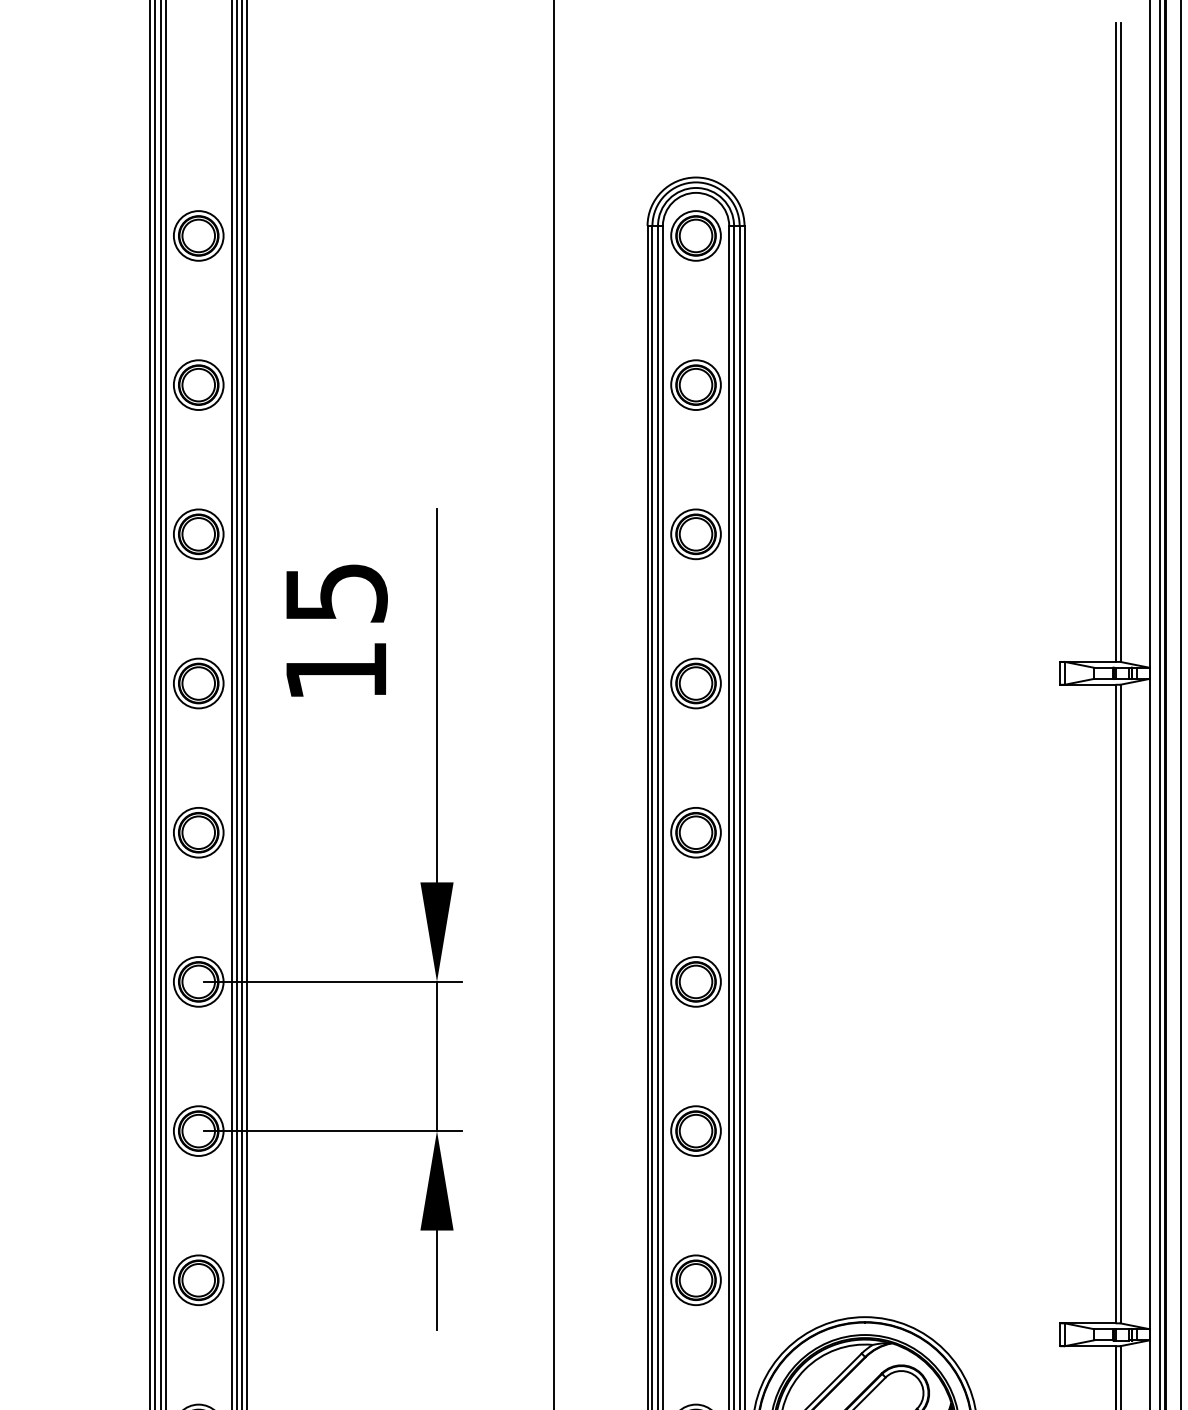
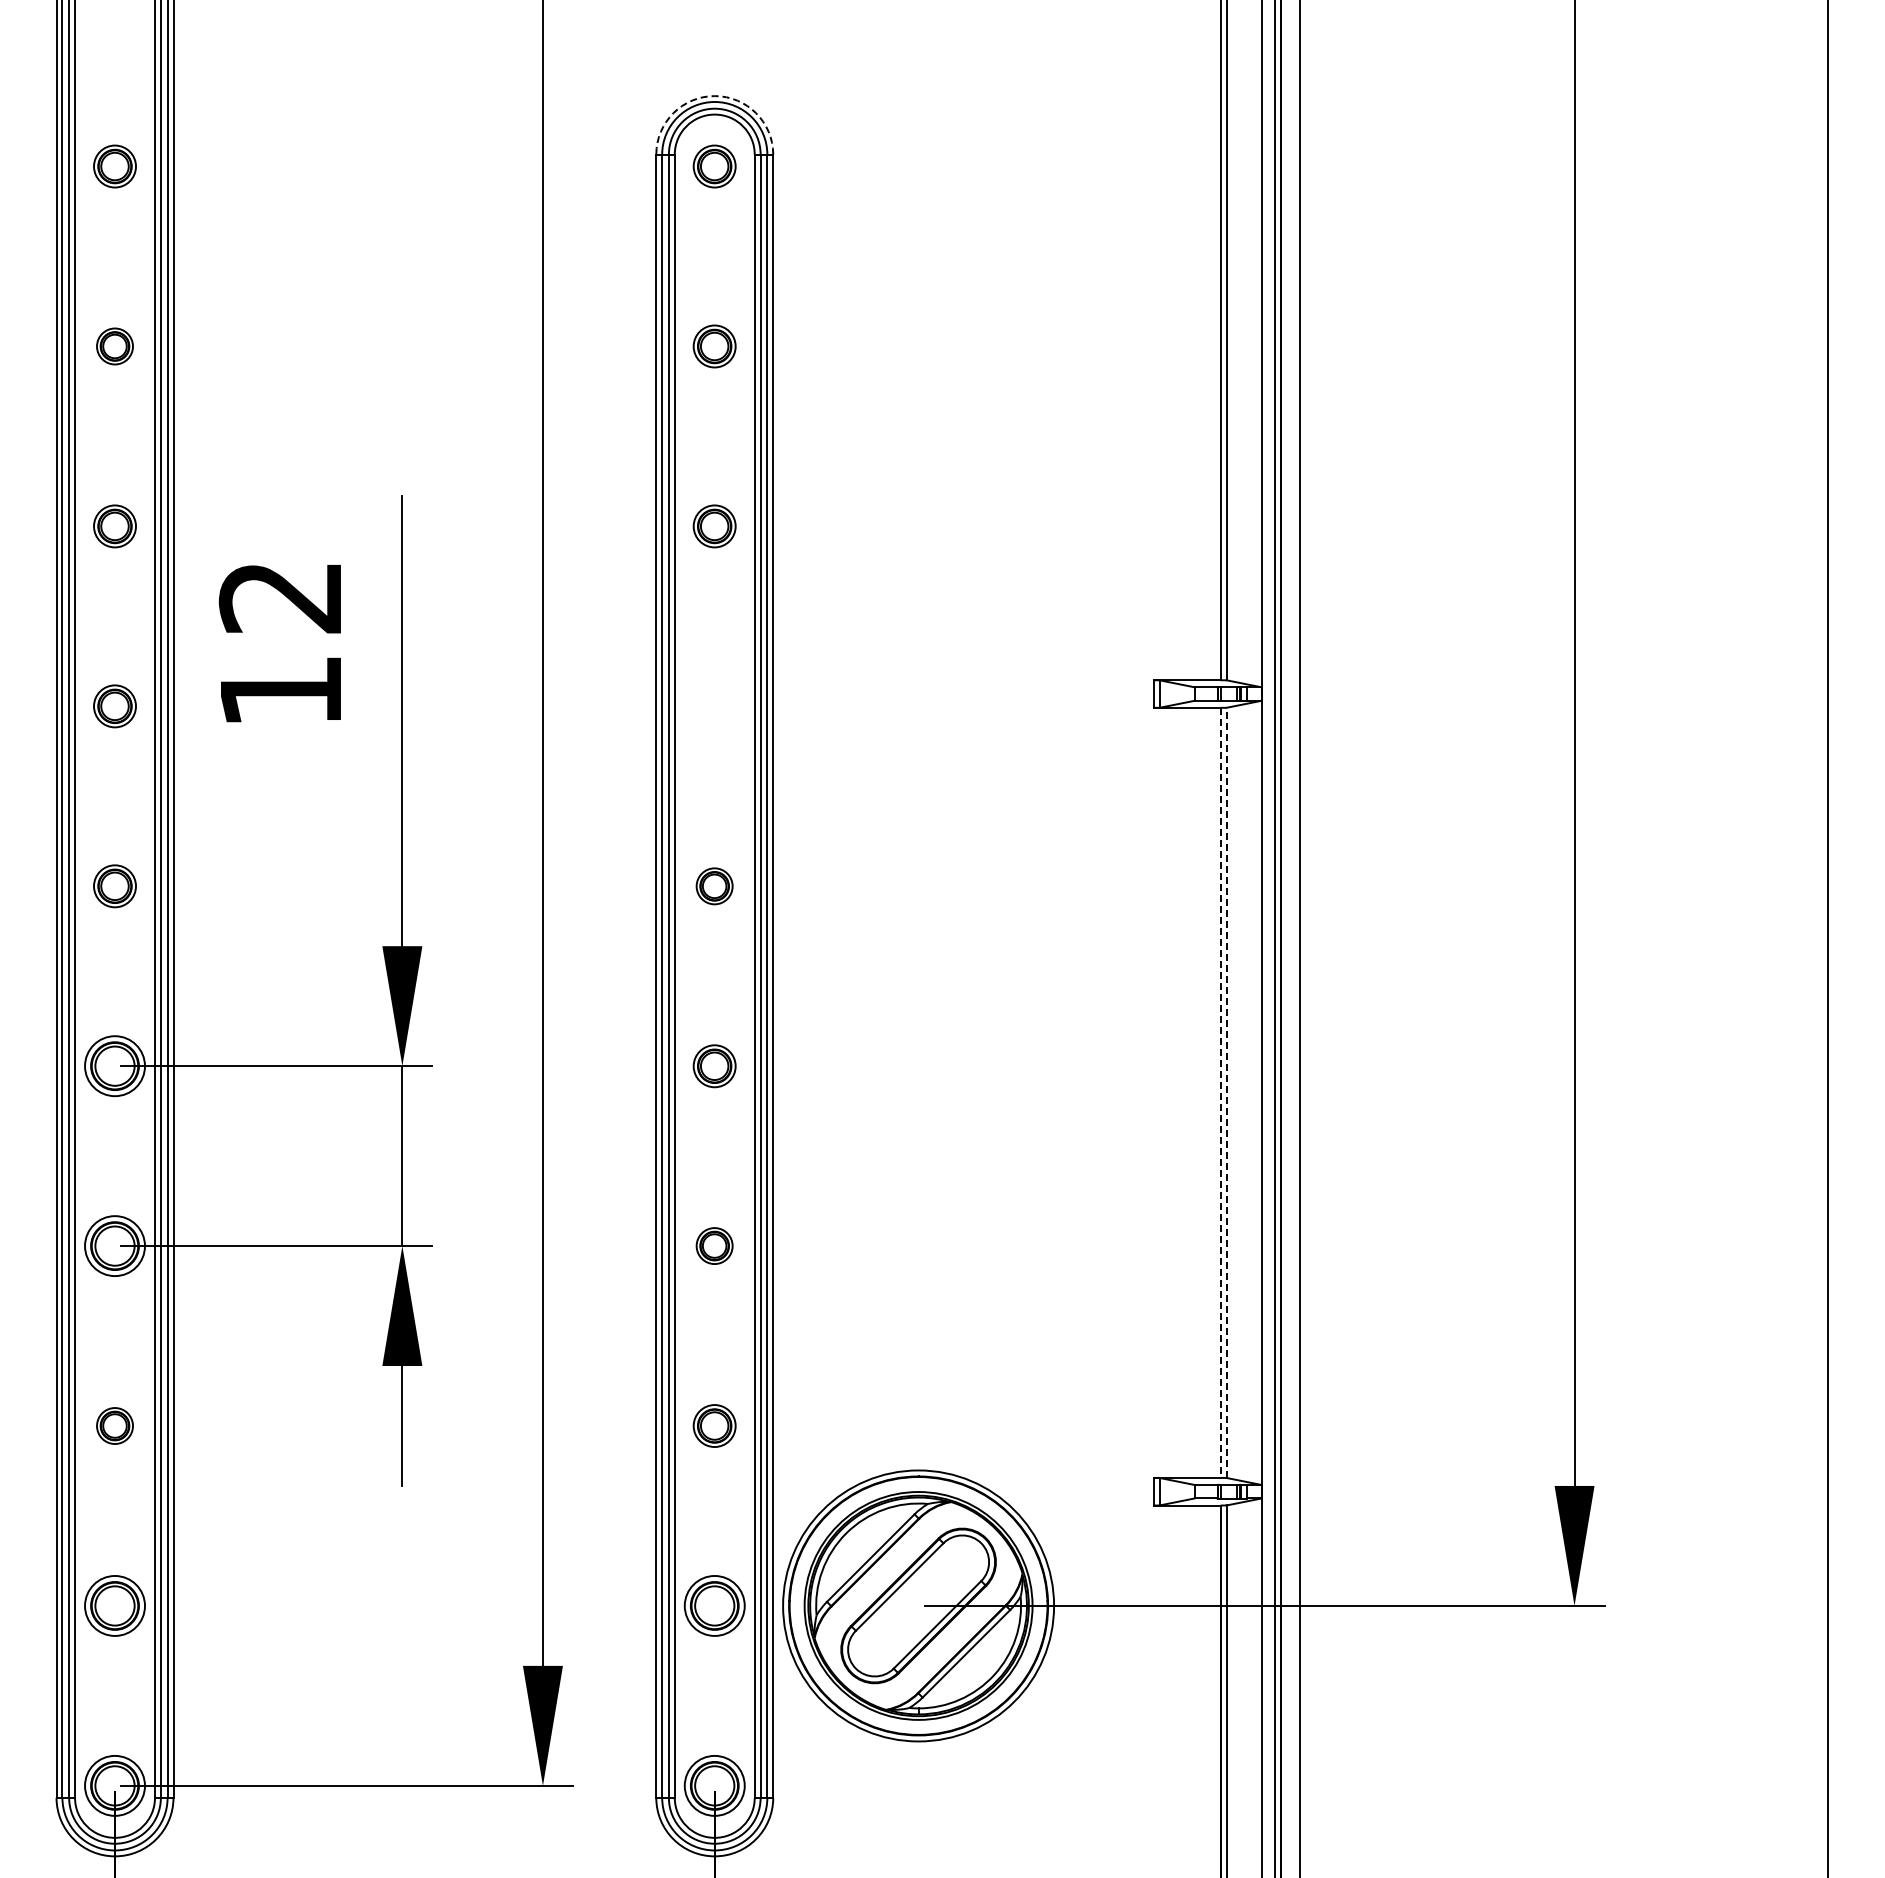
arc: (695, 177) -> (714, 96), solid -> dashed
part: (198, 235) -> (114, 166), size x0.7
part: (695, 235) -> (714, 166), size x0.7
part: (198, 385) -> (114, 346), size x0.6
part: (695, 385) -> (714, 346), size x0.7
part: (198, 534) -> (114, 526), size x0.7
part: (695, 534) -> (714, 526), size x0.7
text: (335, 594) -> (280, 598), 15 -> 12
part: (198, 683) -> (114, 706), size x0.7
part: (695, 683) -> (714, 706), removed
part: (198, 832) -> (114, 886), size x0.7
part: (695, 832) -> (714, 886), size x0.6
part: (695, 982) -> (714, 1066), size x0.7
line: (1120, 1003) -> (1226, 1092), solid -> dashed
line: (1115, 1004) -> (1220, 1093), solid -> dashed
part: (695, 1130) -> (714, 1245), size x0.6
part: (198, 1279) -> (114, 1425), size x0.6
part: (695, 1279) -> (714, 1425), size x0.7

